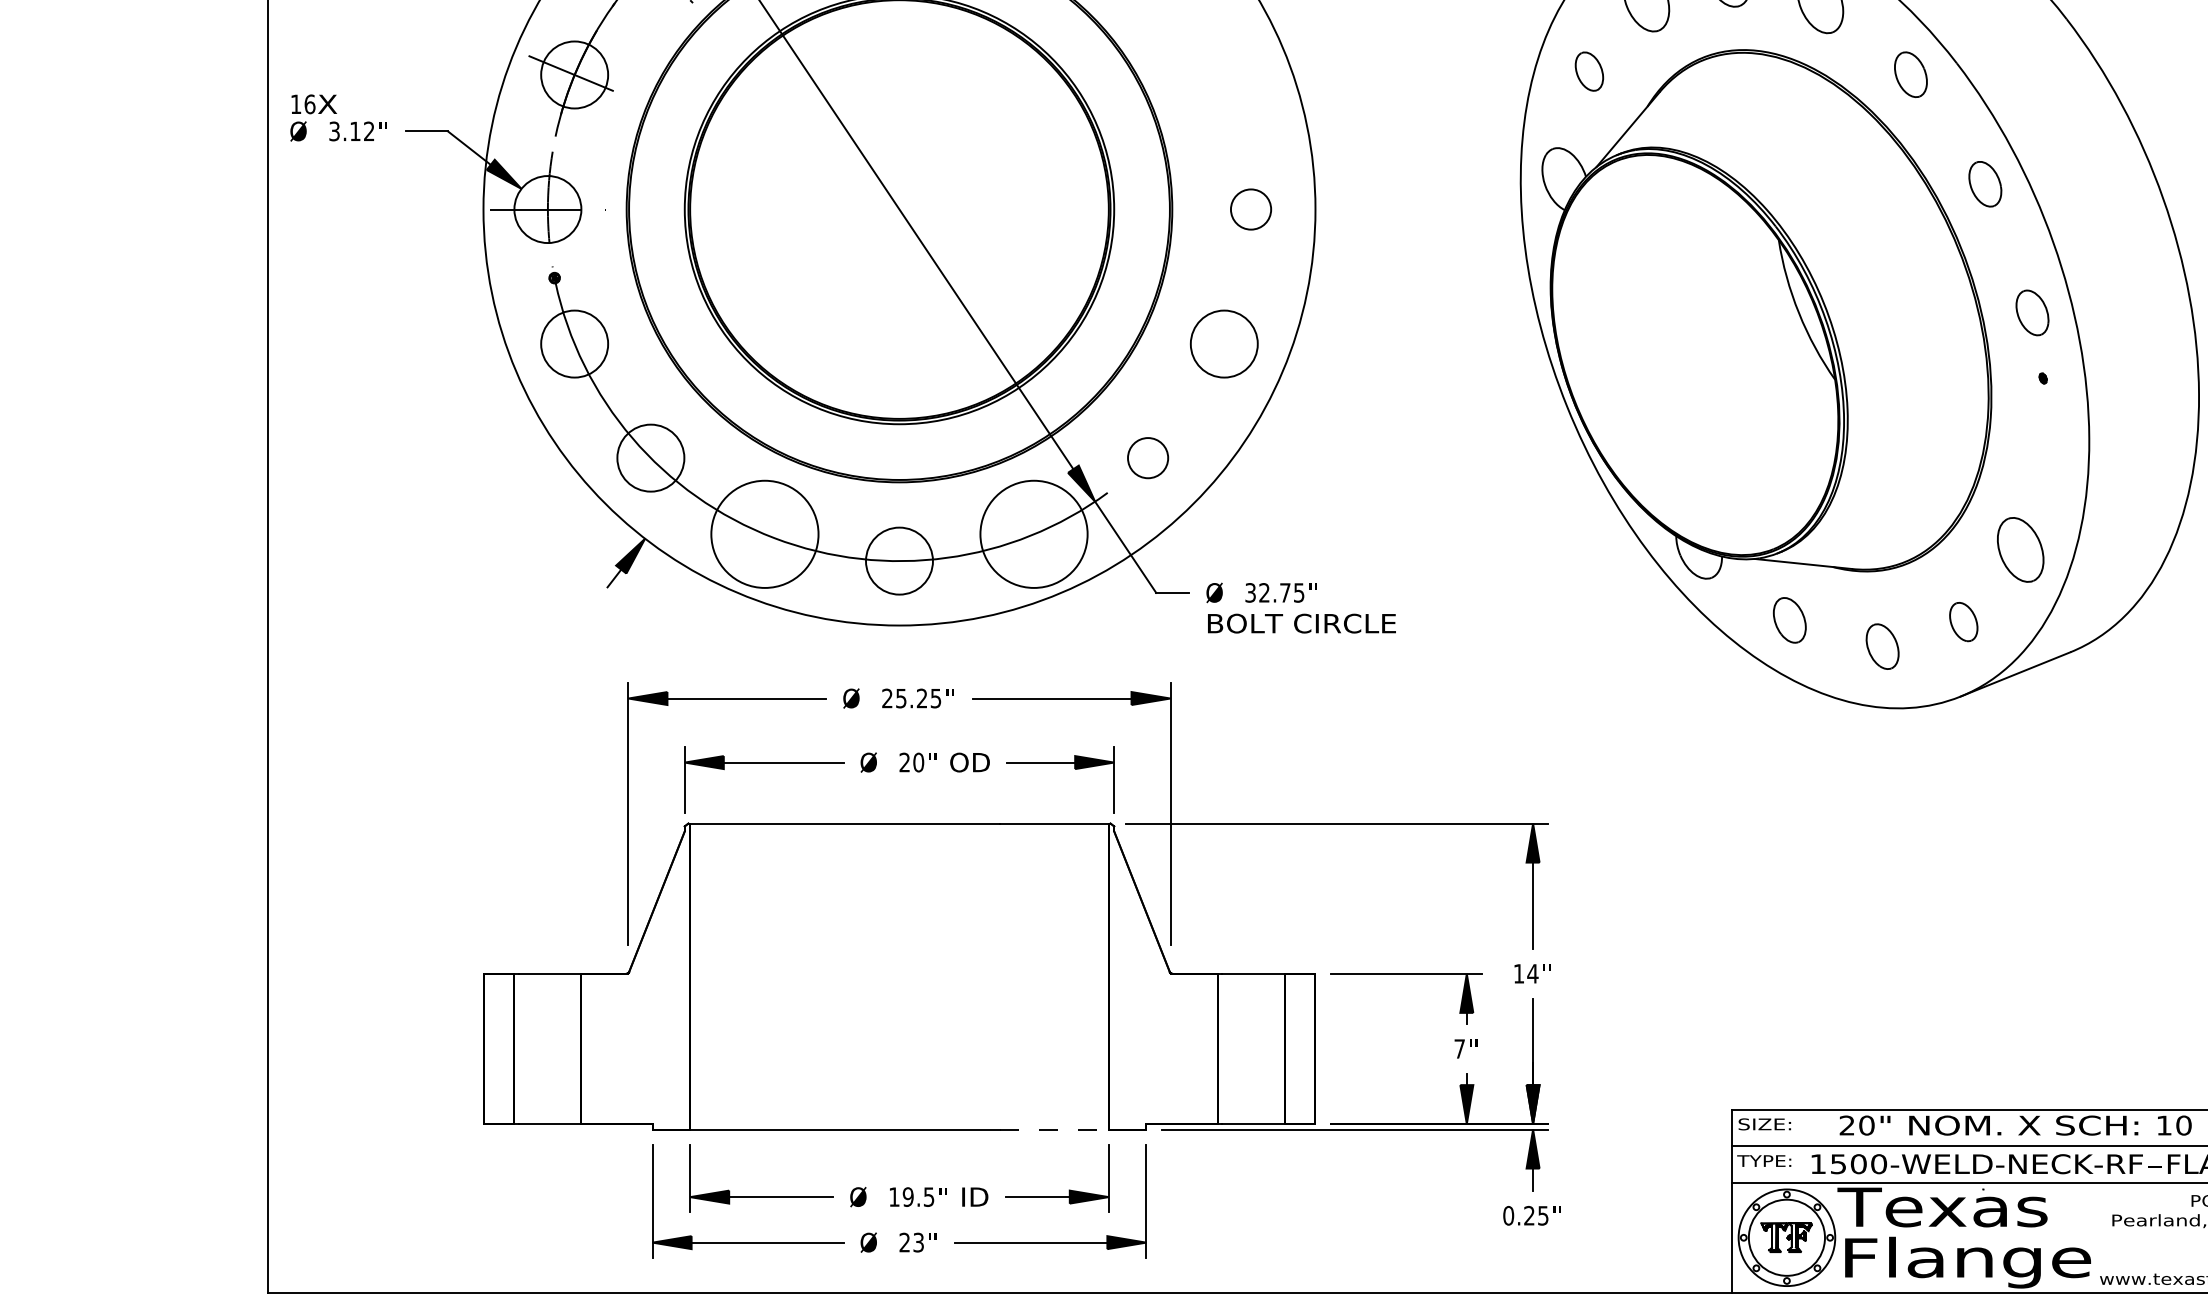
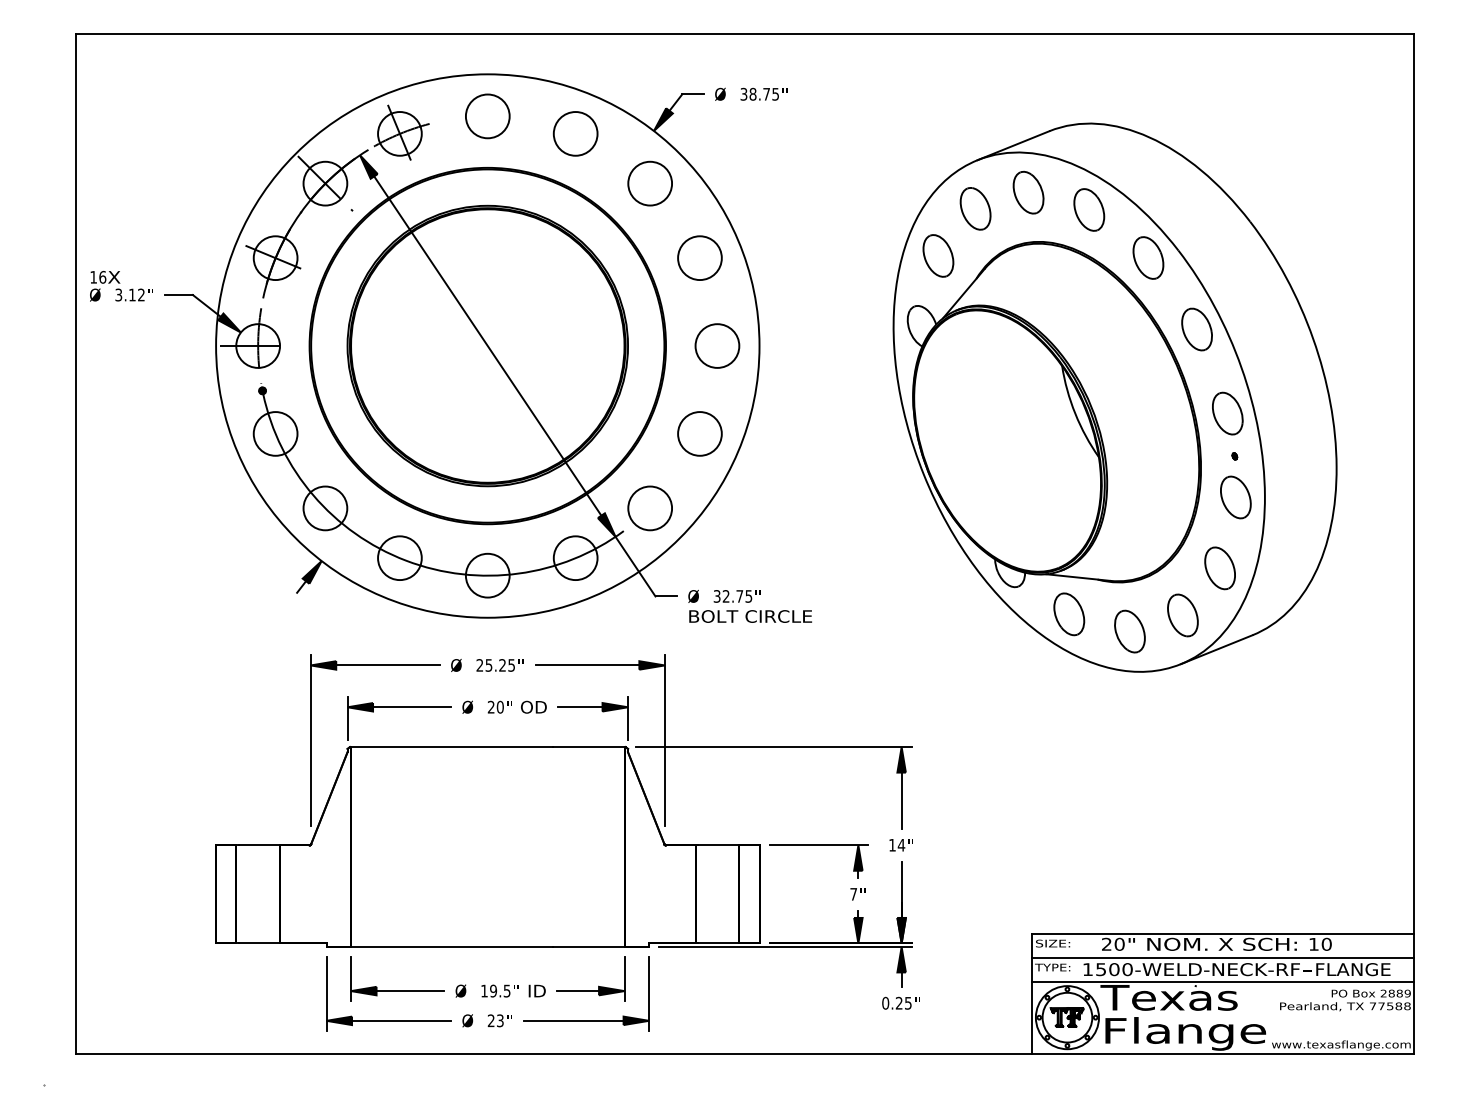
part: (1589, 70) -> (938, 255), size x1.67
circle: (1223, 73) -> (699, 257), added
part: (1911, 73) -> (1148, 257), size x1.43
part: (1984, 184) -> (1196, 329), size x1.43
circle: (1251, 208) -> (717, 345), size x1.67
part: (2031, 312) -> (1227, 413), size x1.43
part: (2044, 441) -> (1235, 497), added
circle: (1148, 458) -> (650, 508), size x1.67
circle: (764, 534) -> (399, 558), size x0.62
circle: (1033, 534) -> (575, 558), size x0.62
part: (1790, 620) -> (1069, 614), size x1.43
part: (1963, 622) -> (1182, 615), size x1.67
part: (1881, 646) -> (1129, 631), size x1.43
line: (1053, 1128) -> (588, 946), dashed -> solid

